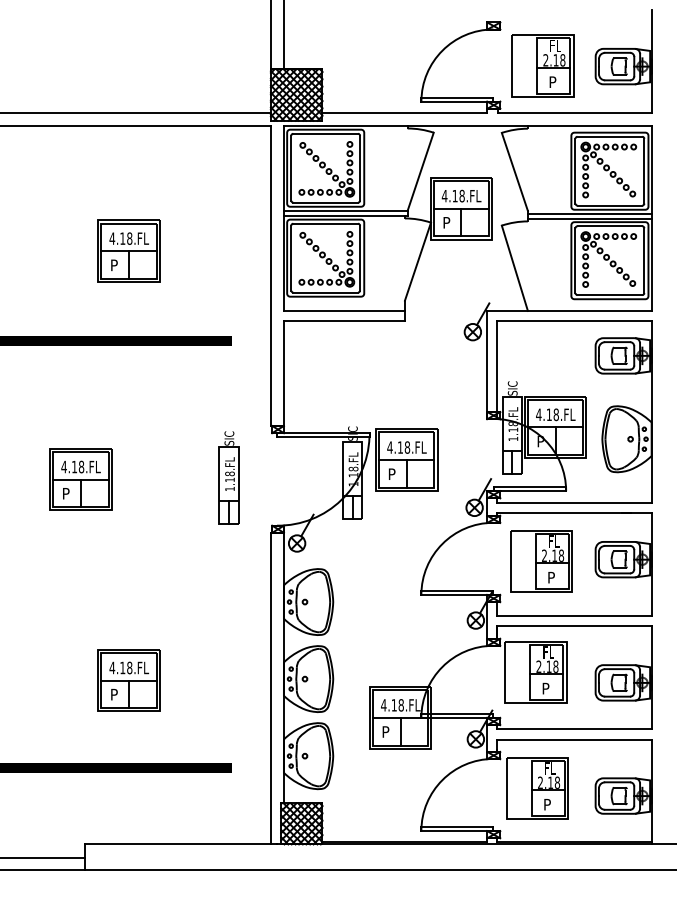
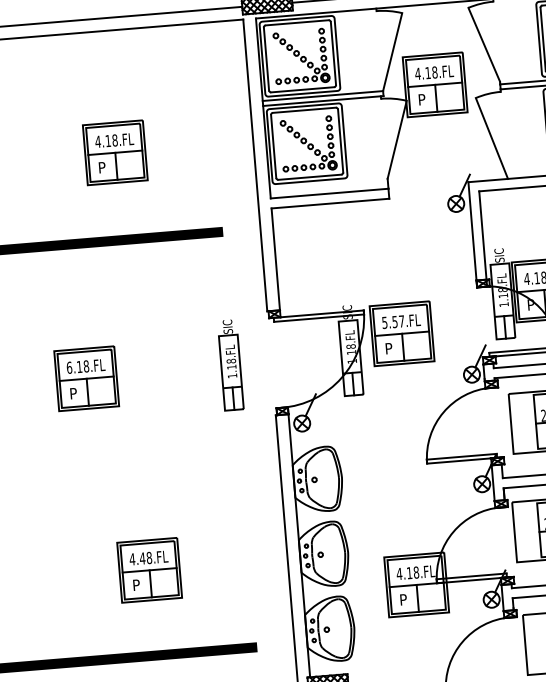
text: (398, 447) -> (393, 322), 4.18.FL -> 5.57.FL
text: (63, 466) -> (68, 367), 4.18.FL -> 6.18.FL
text: (122, 667) -> (142, 558), 4.18.FL -> 4.48.FL

